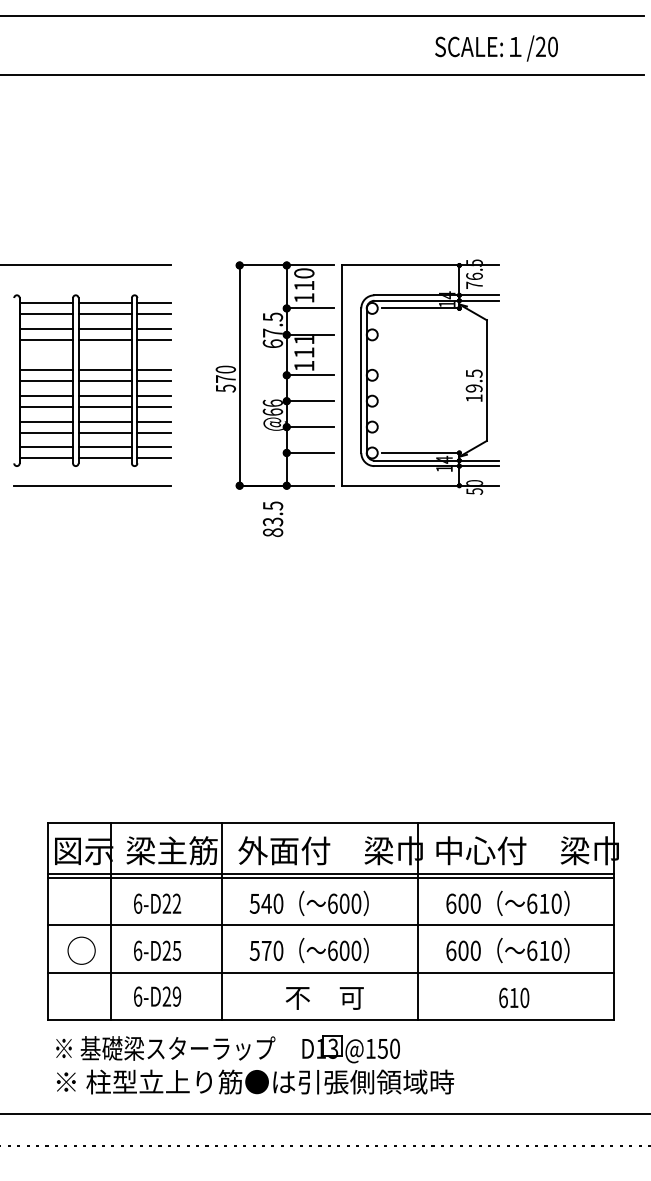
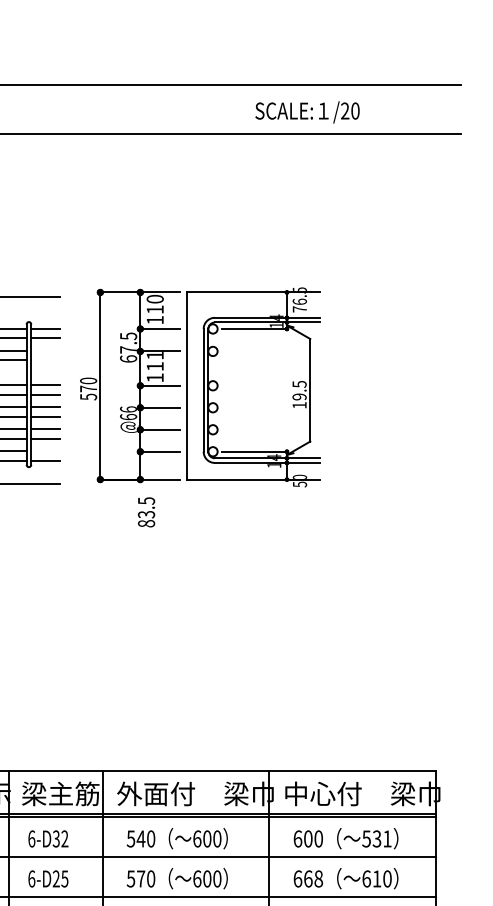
text: (496, 48) -> (307, 112), moved
line: (154, 329) -> (45, 351), removed
line: (154, 340) -> (45, 360), removed
part: (357, 376) -> (200, 386), moved
line: (154, 447) -> (45, 451), removed
text: (166, 903) -> (56, 838), 6-D22 -> 6-D32
text: (543, 903) -> (376, 838), 610 -> 531
text: (469, 950) -> (313, 878), 600 -> 668

